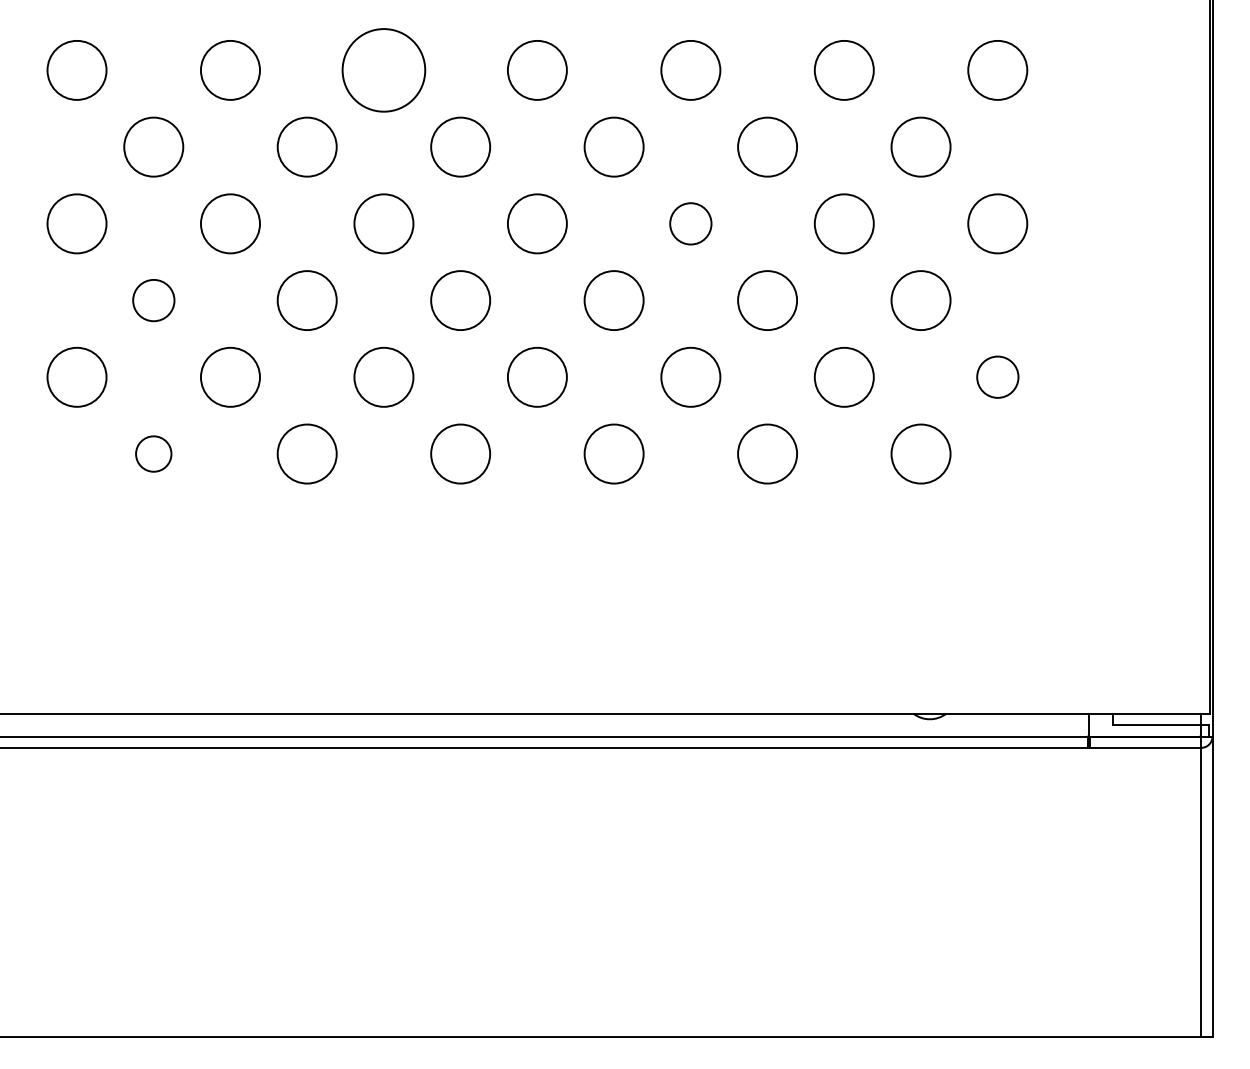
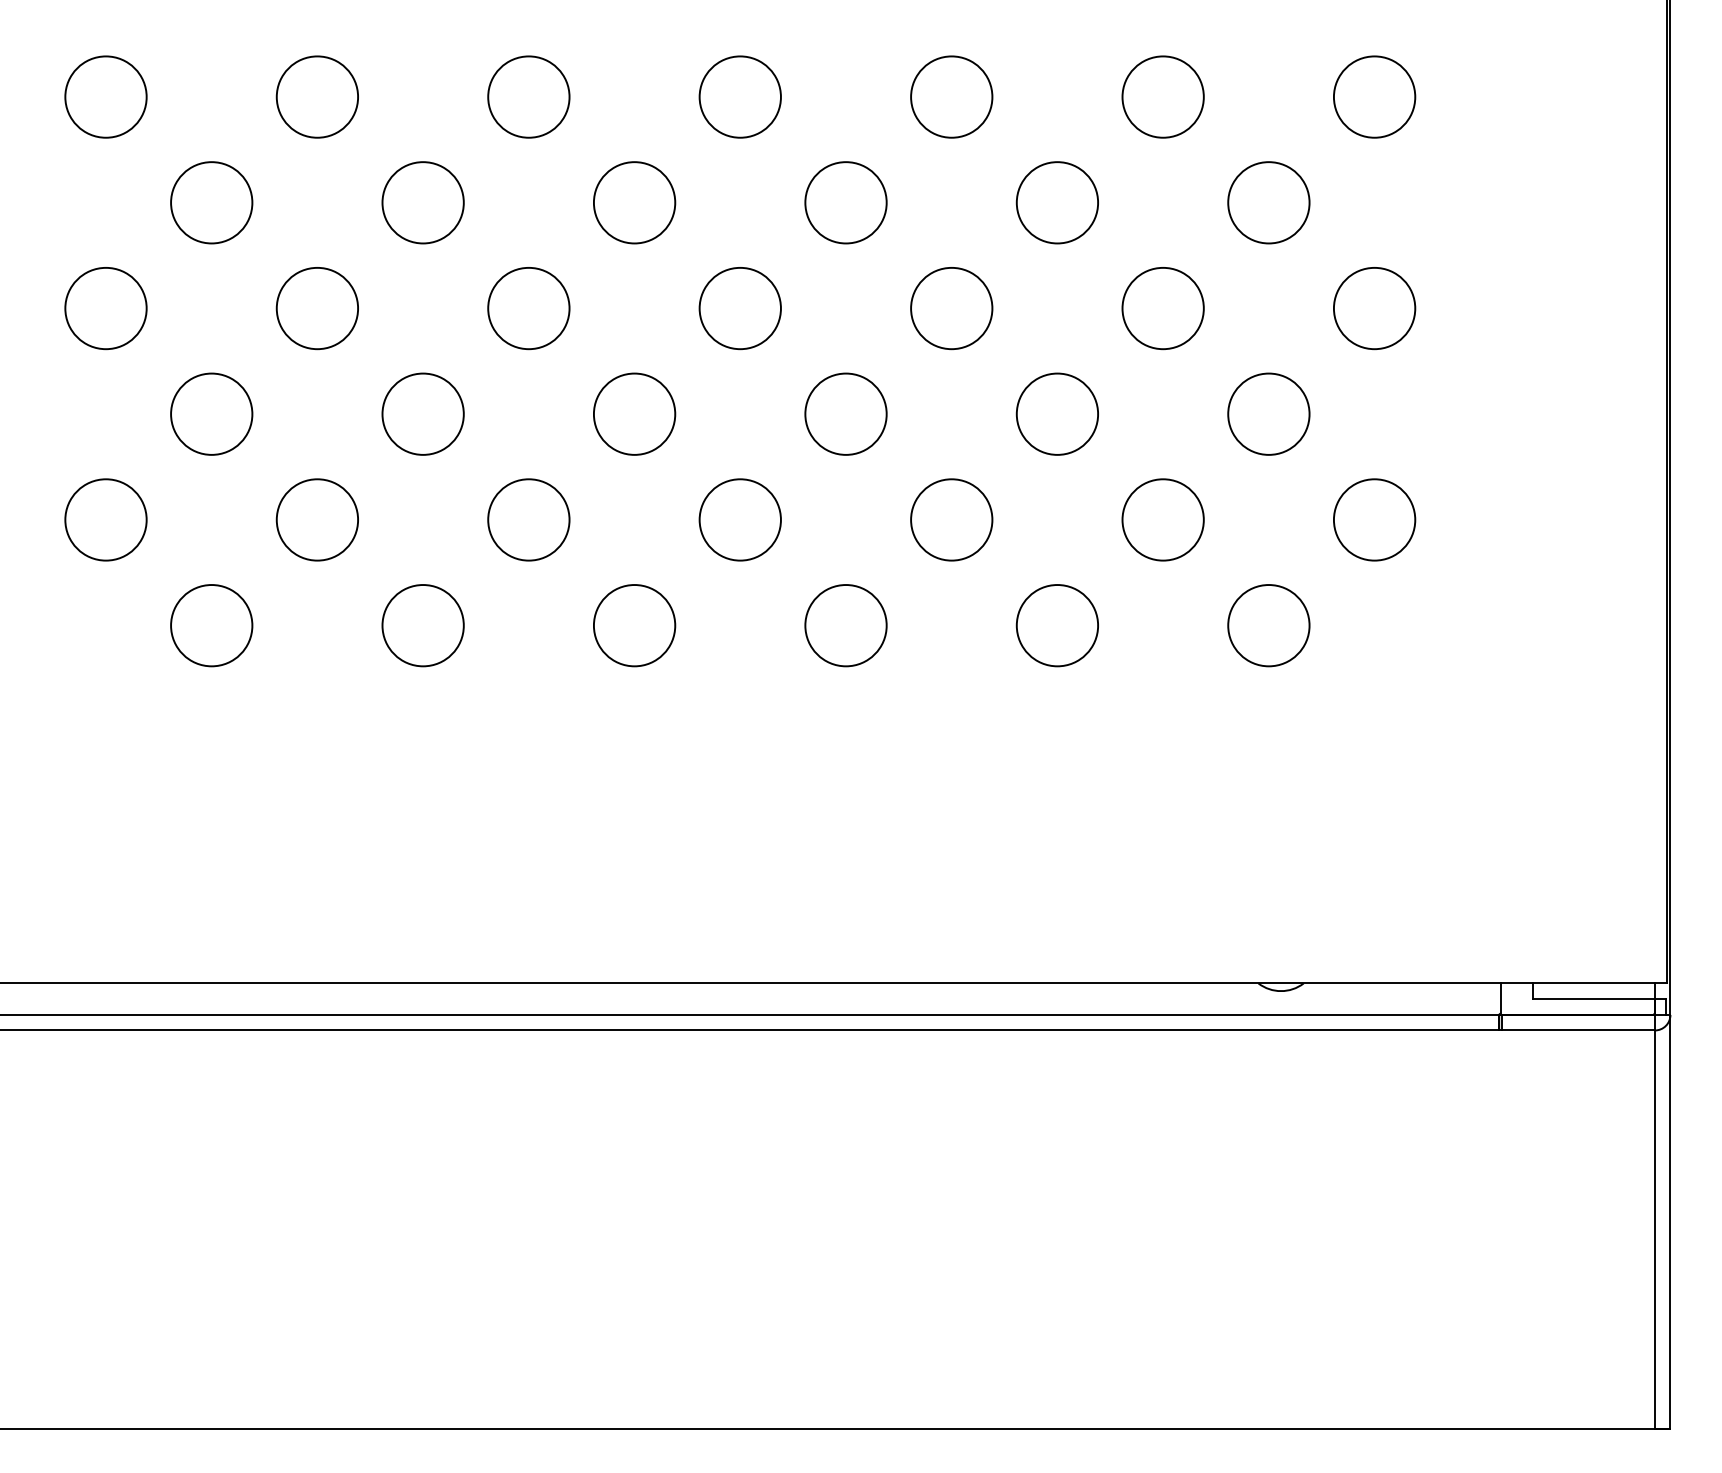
circle: (383, 70) -> (528, 97), size x0.71
circle: (690, 223) -> (951, 308), size x1.43
circle: (153, 300) -> (211, 414), size x1.43
circle: (997, 376) -> (1374, 518), size x1.43
circle: (153, 453) -> (211, 624), size x1.67

